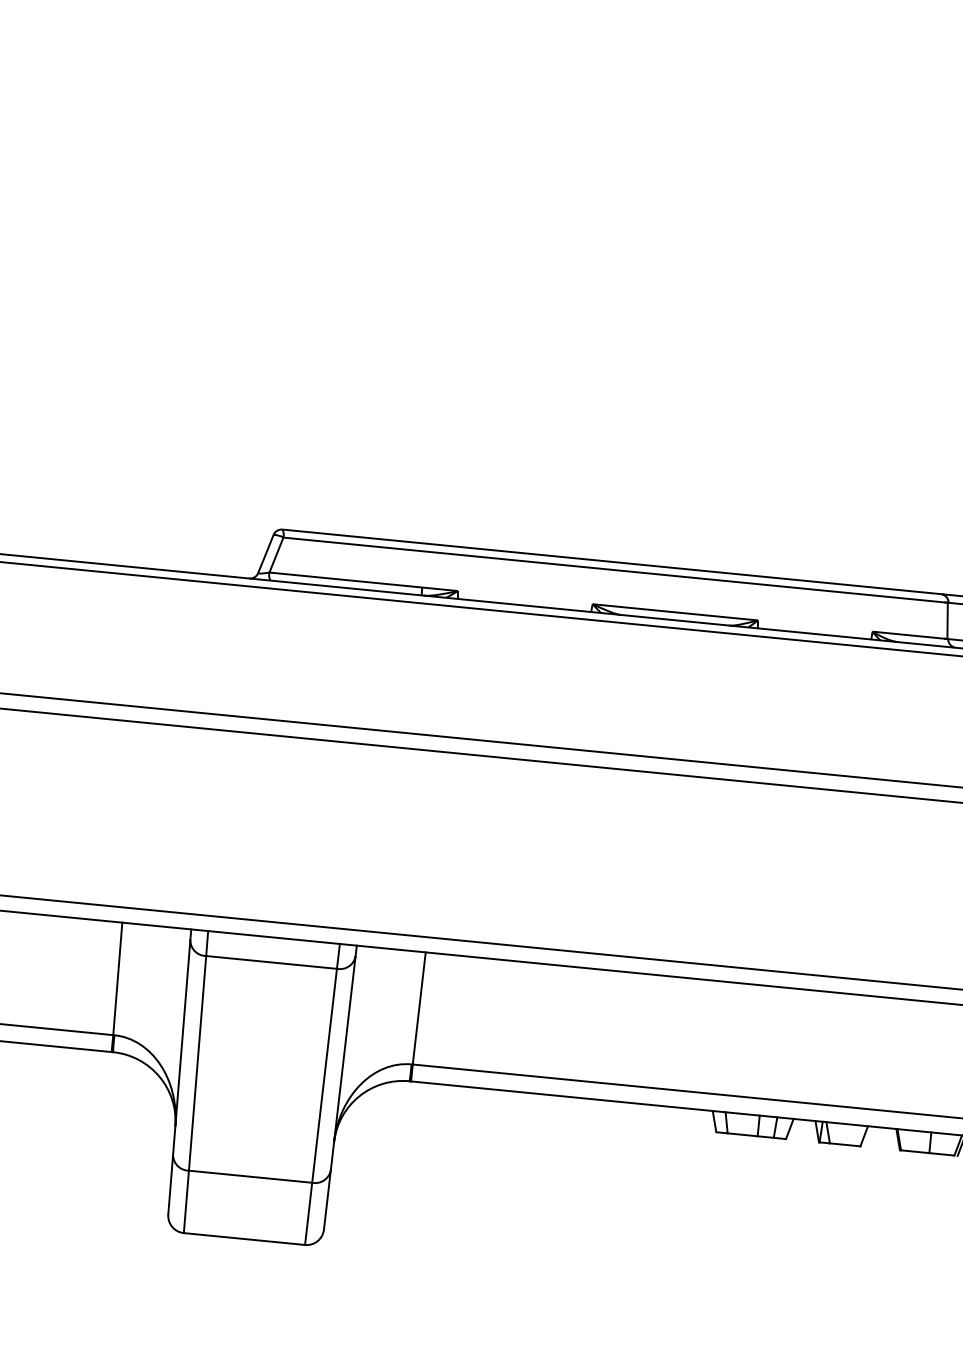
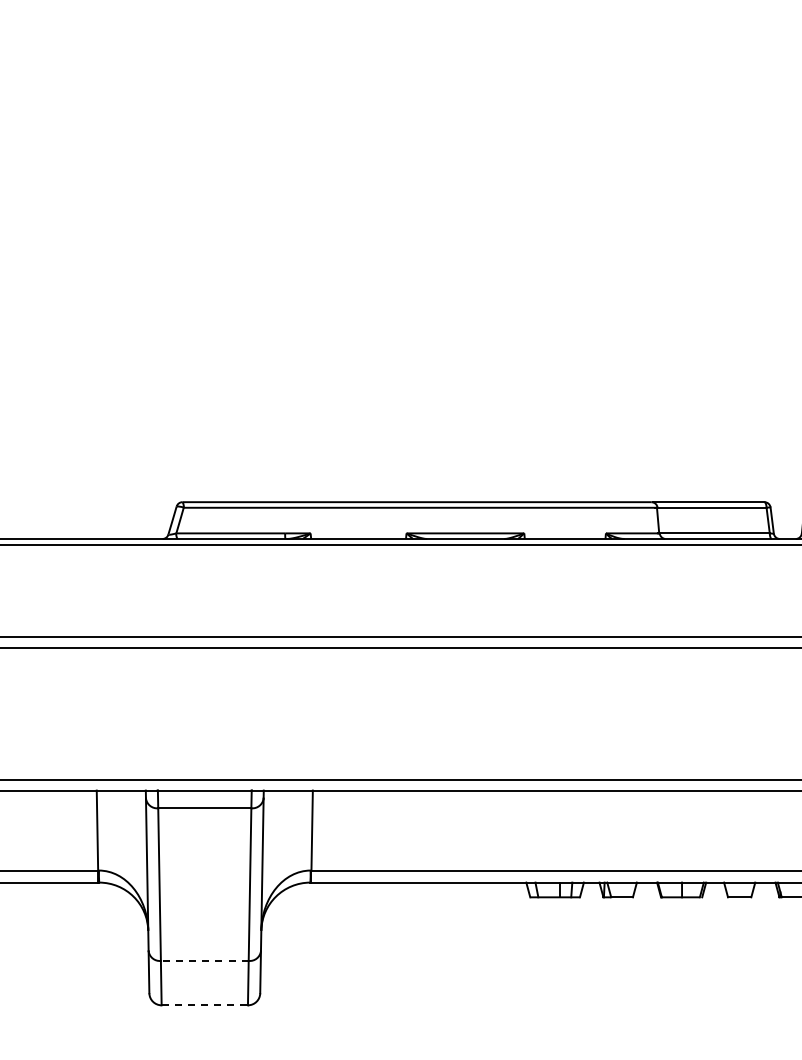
line: (250, 1176) -> (204, 960), solid -> dashed
line: (245, 1239) -> (205, 1005), solid -> dashed

